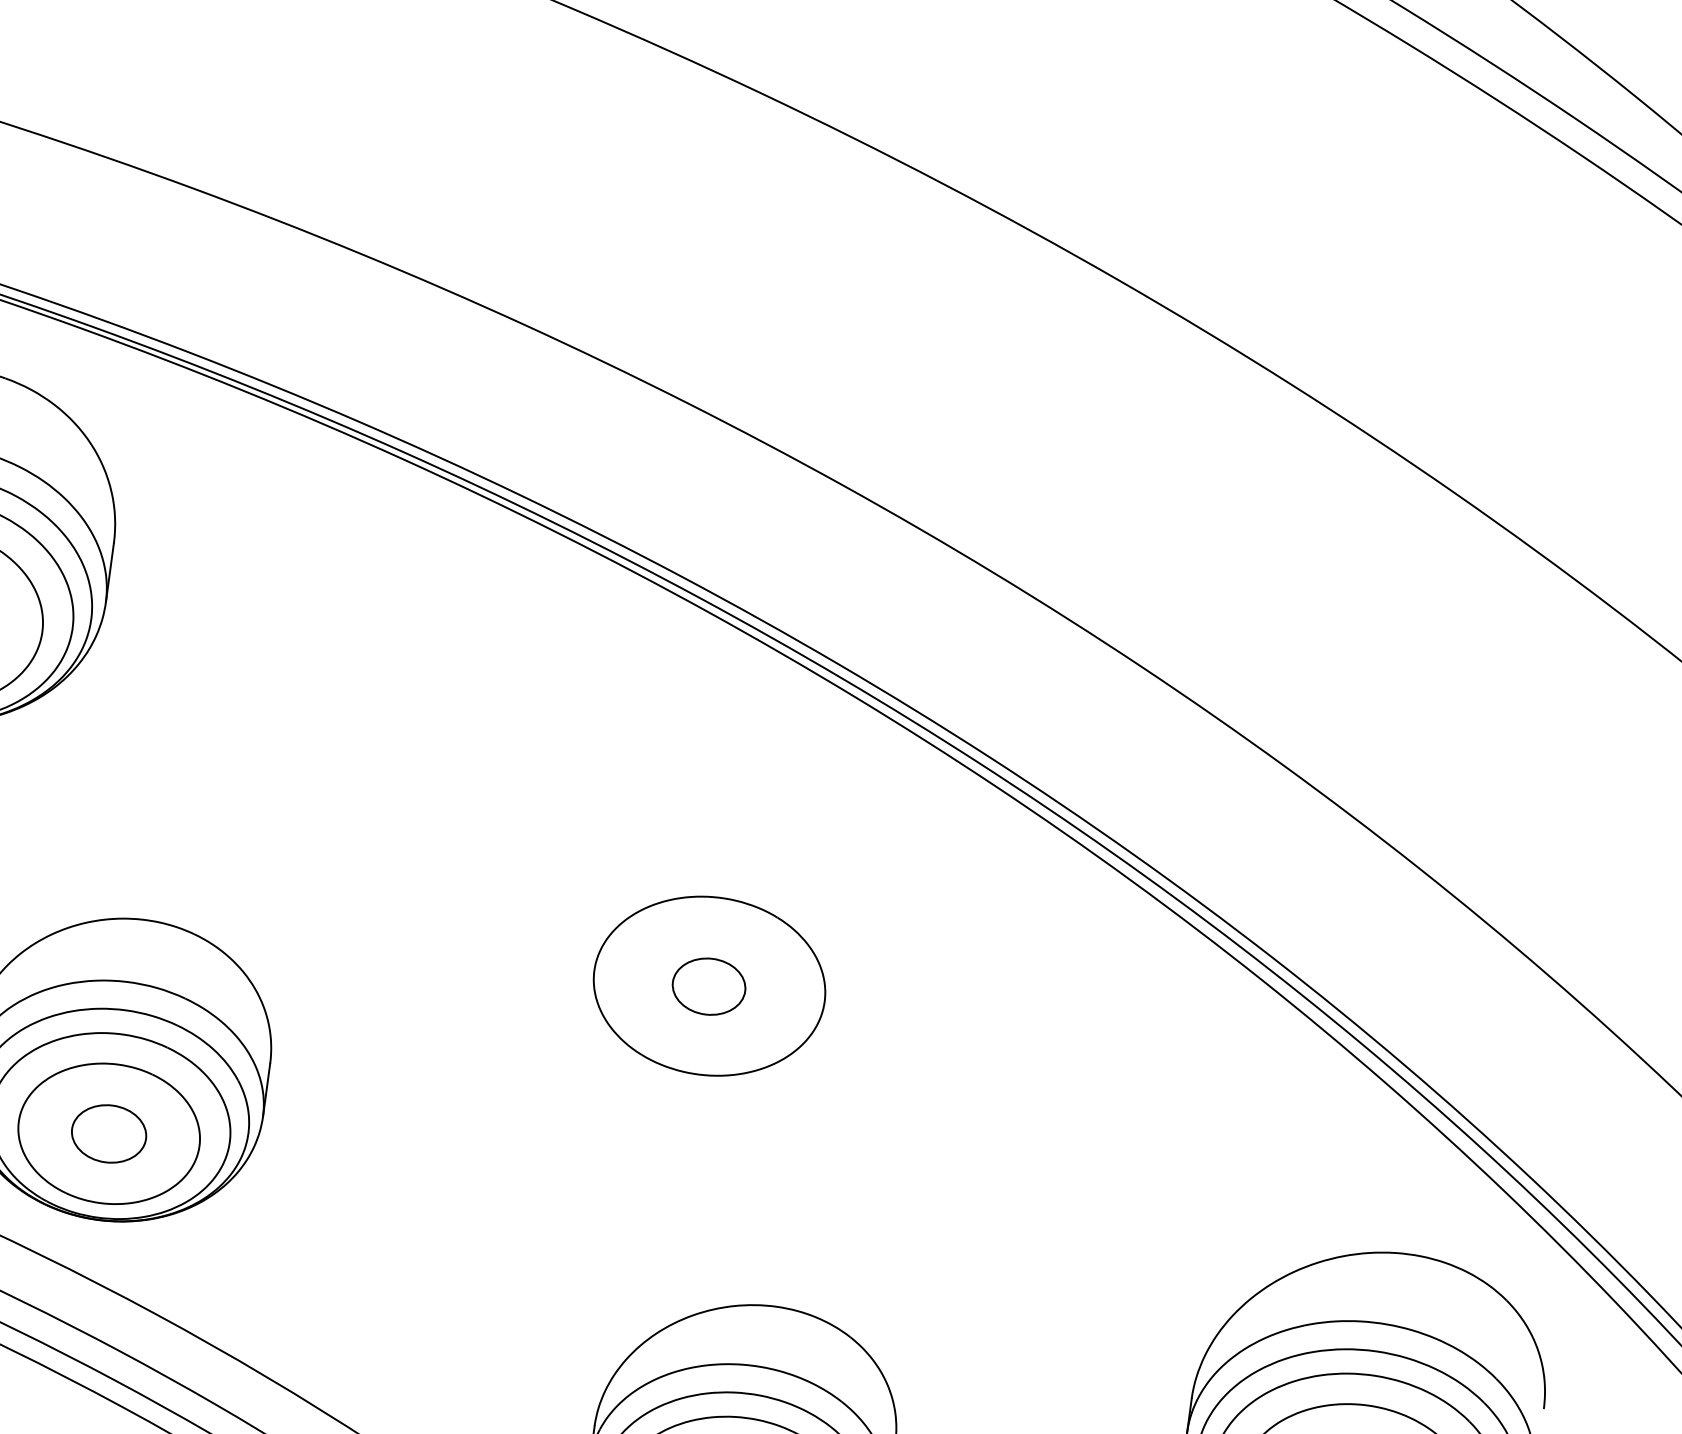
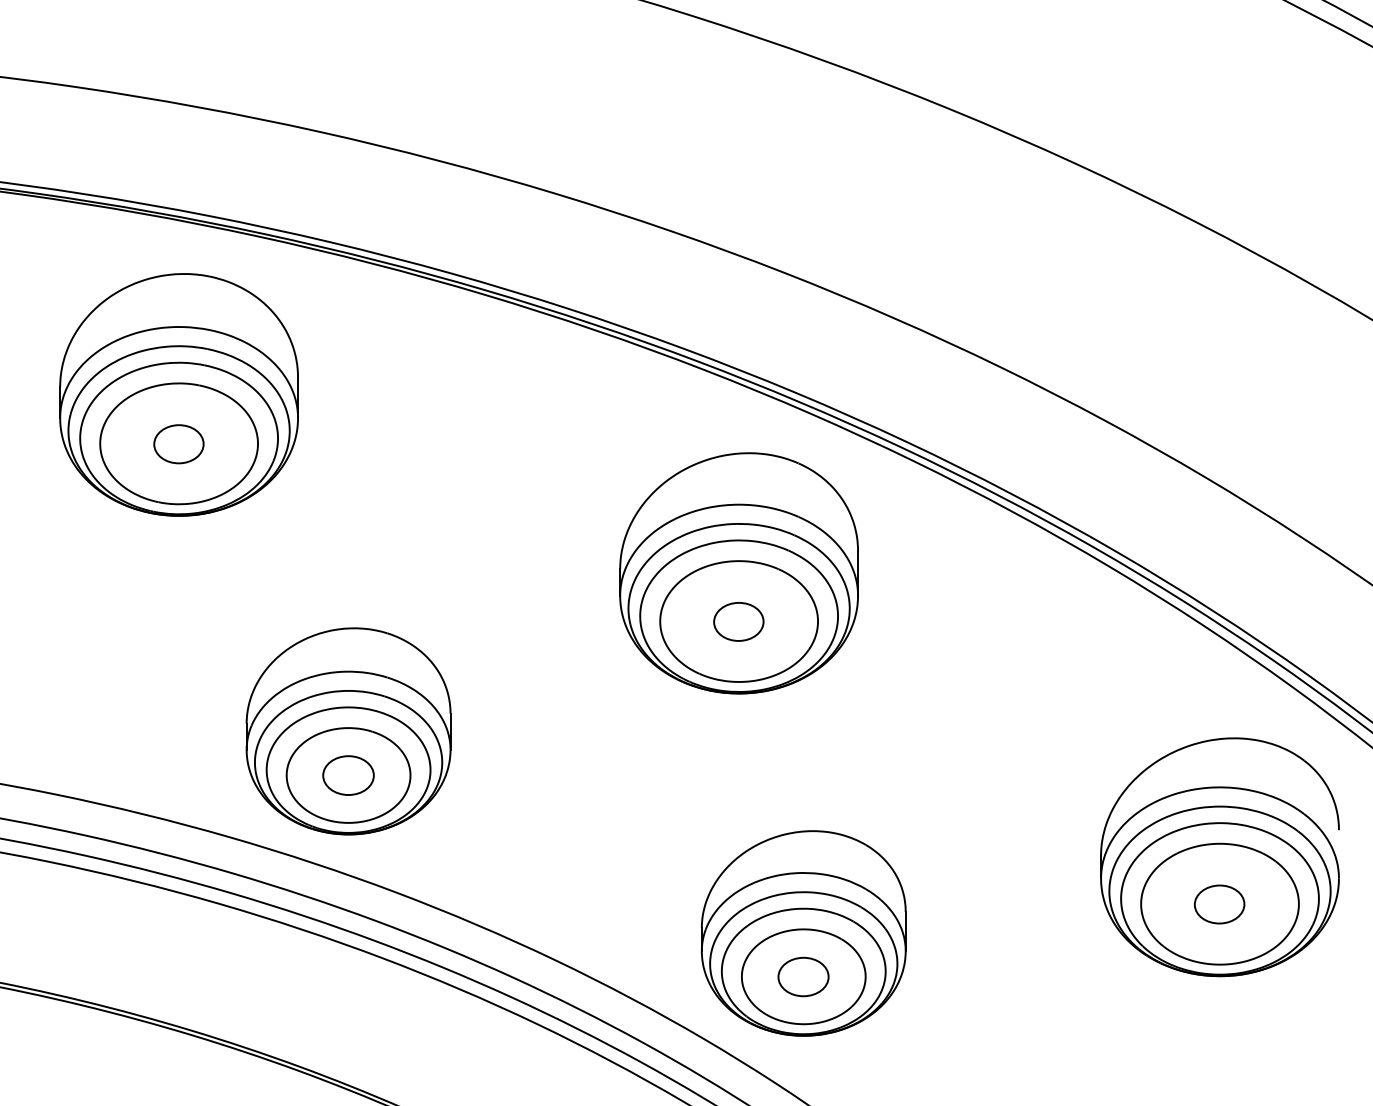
part: (718, 915) -> (738, 573), added

